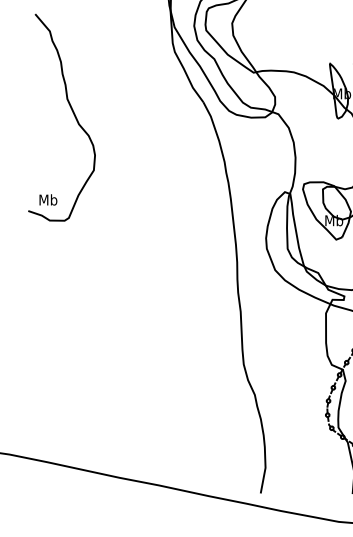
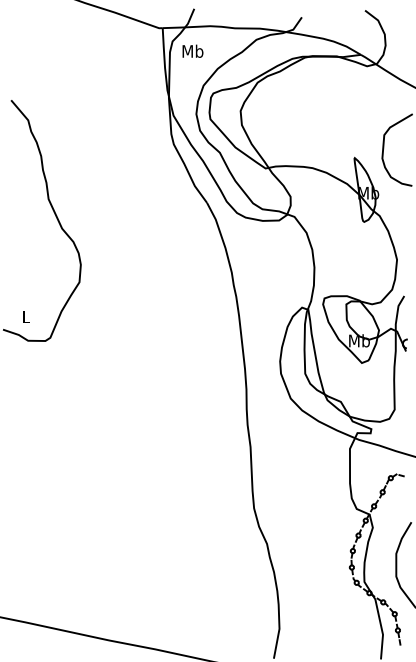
text: (48, 199) -> (26, 316), Mb -> L

